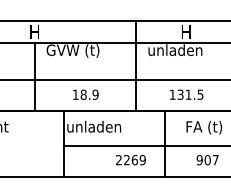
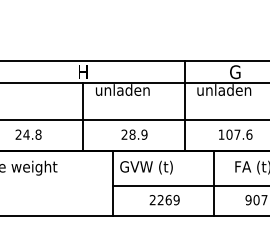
text: (186, 32) -> (235, 72), H -> G
text: (73, 50) -> (122, 90), GVW (t) -> unladen
text: (75, 94) -> (124, 134), 18.9 -> 28.9
text: (190, 94) -> (239, 134), 131.5 -> 107.6
text: (95, 127) -> (144, 167), unladen -> GVW (t)
text: (130, 160) -> (164, 200), moved

